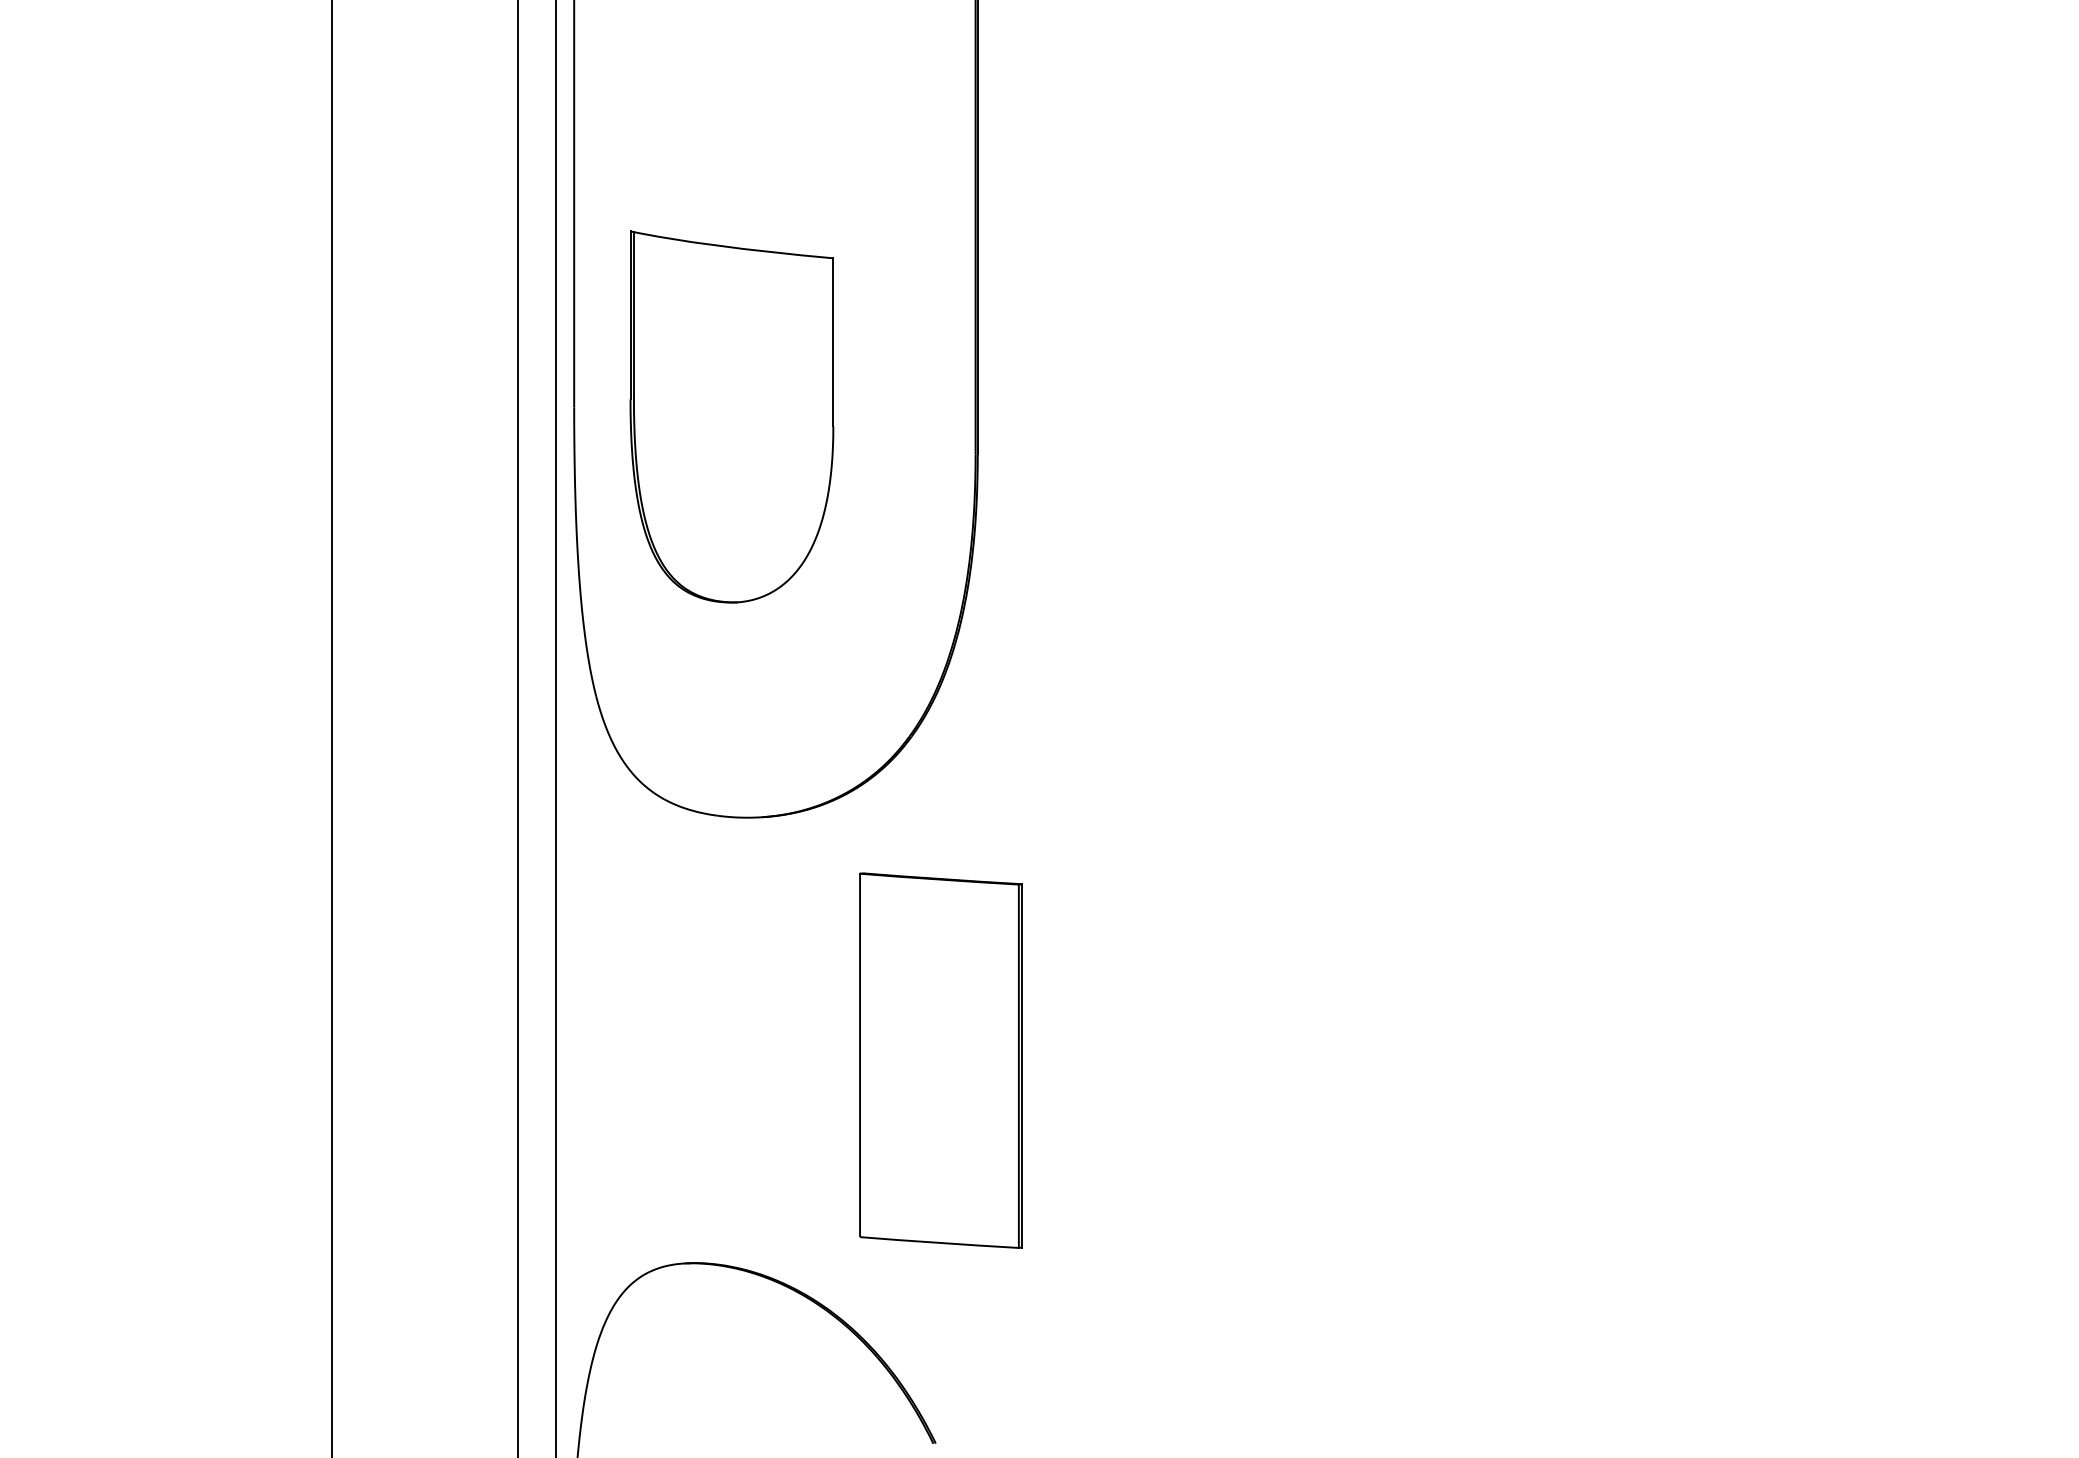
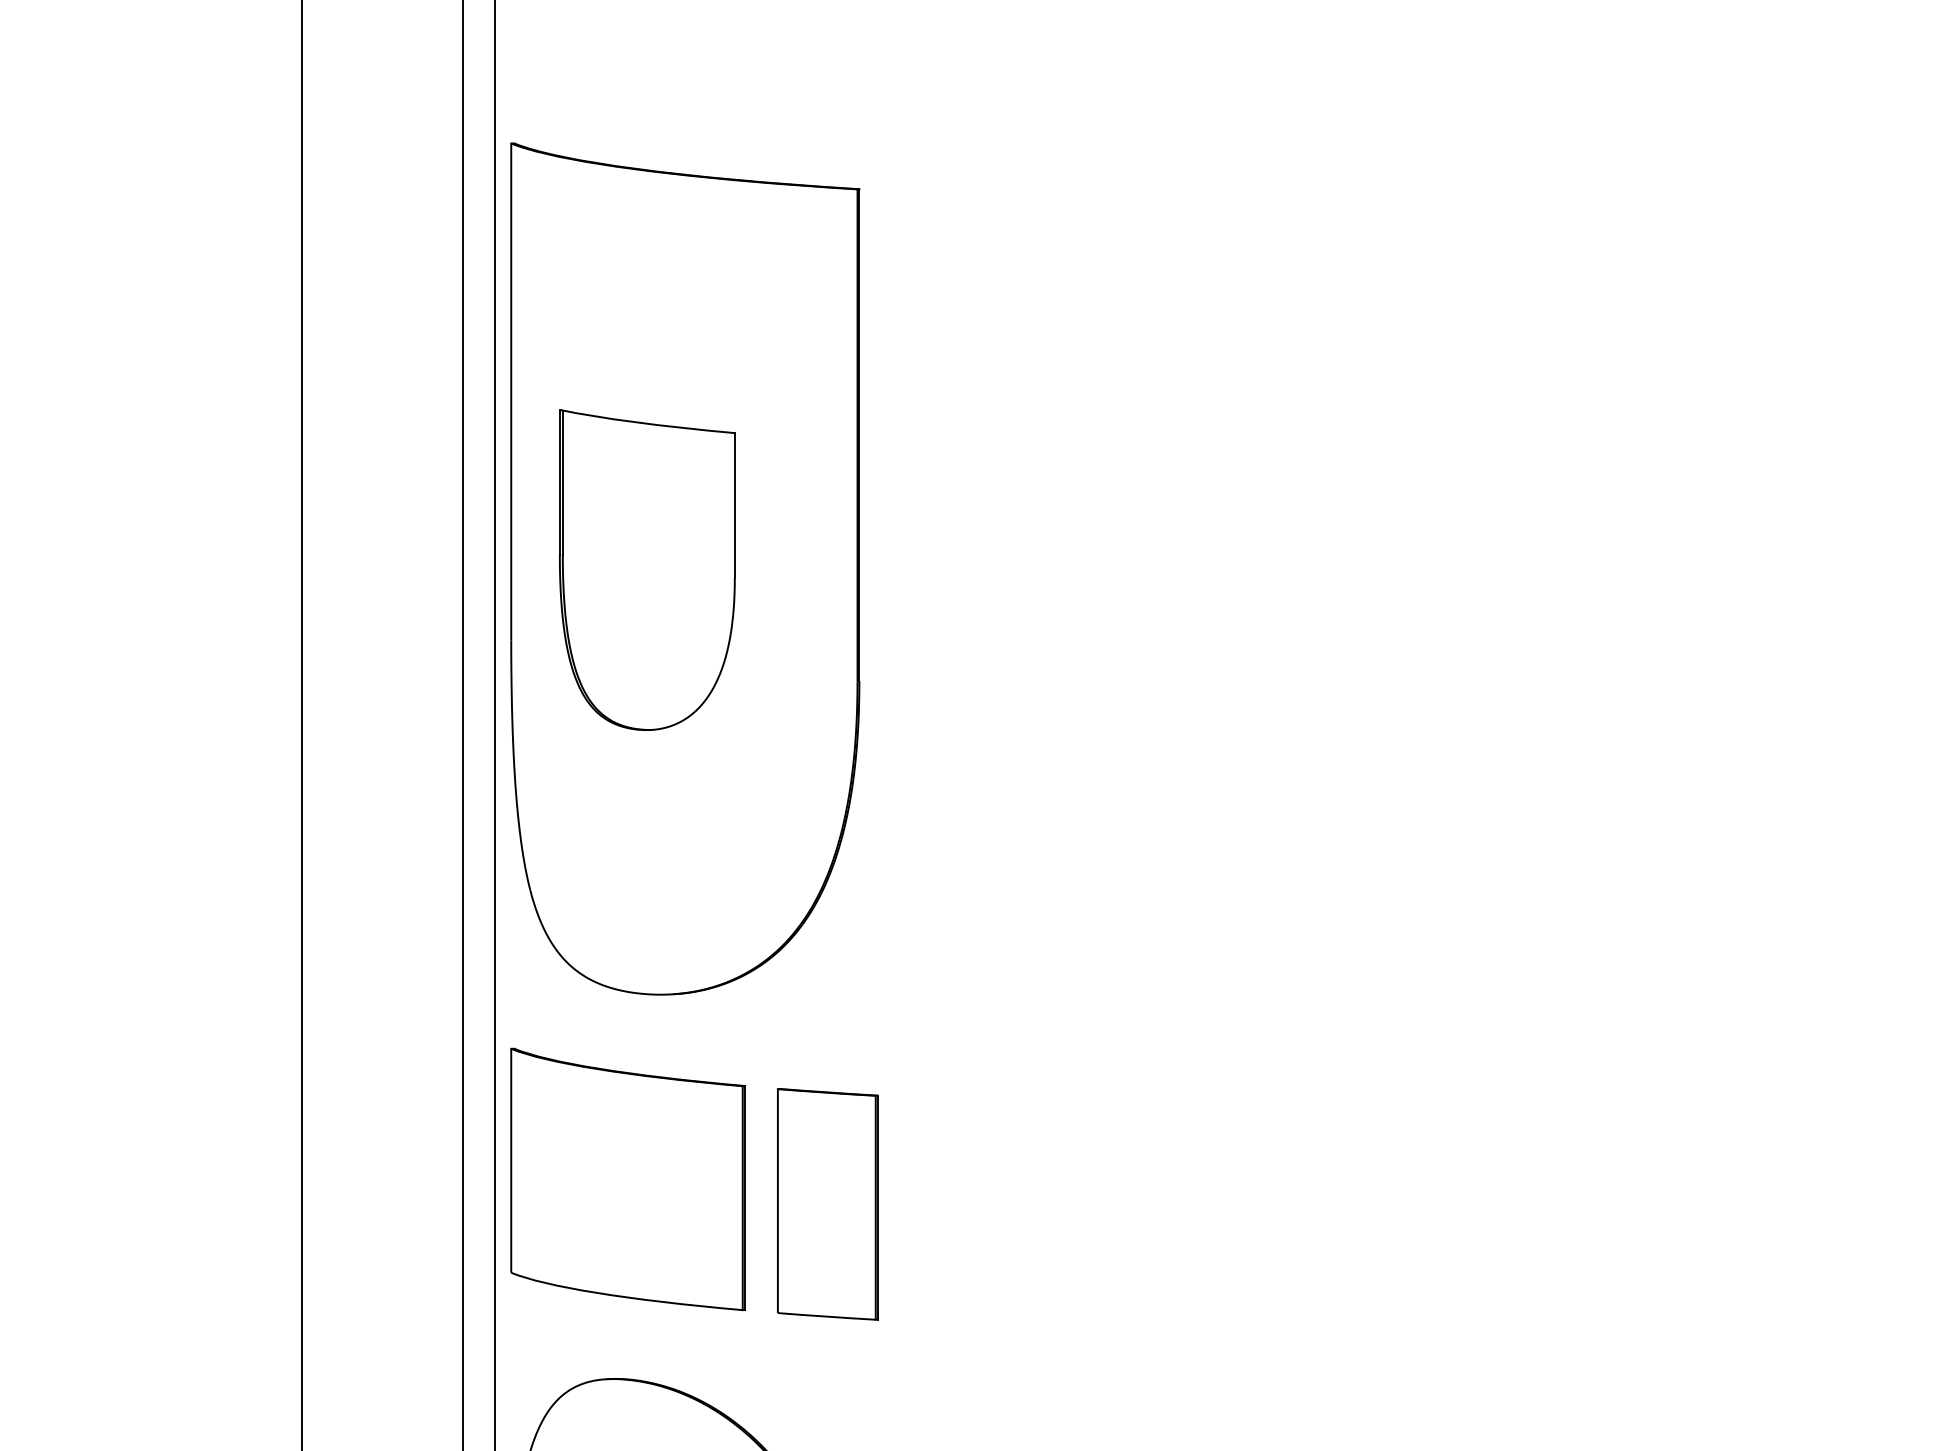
part: (732, 416) -> (647, 569), moved
part: (708, 1031) -> (627, 1179), added
part: (940, 1060) -> (827, 1204), size x0.71

